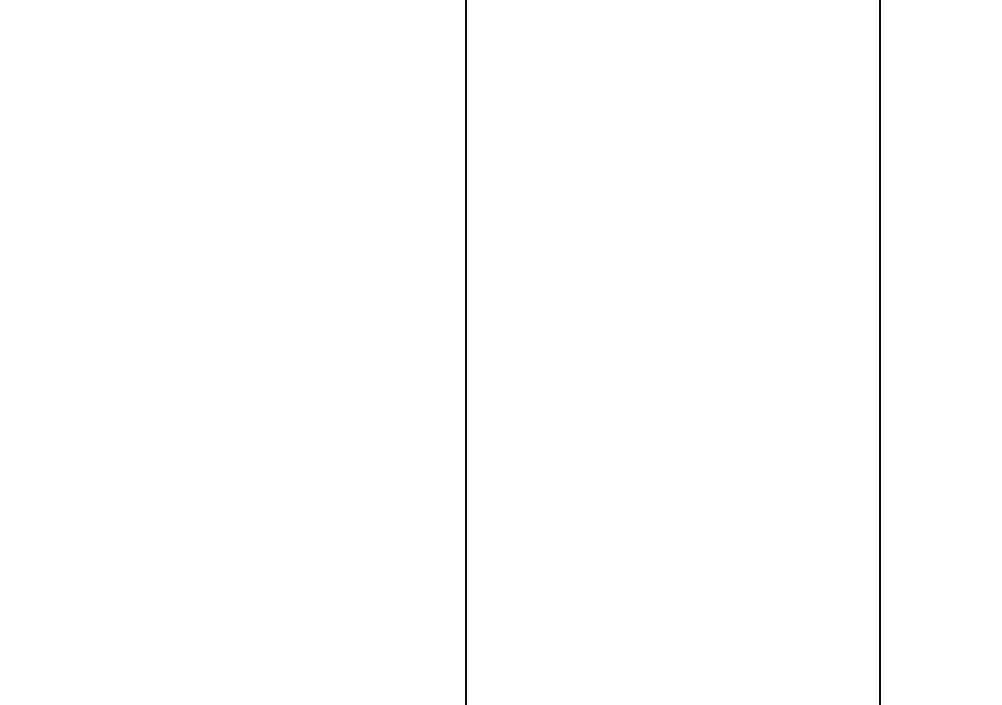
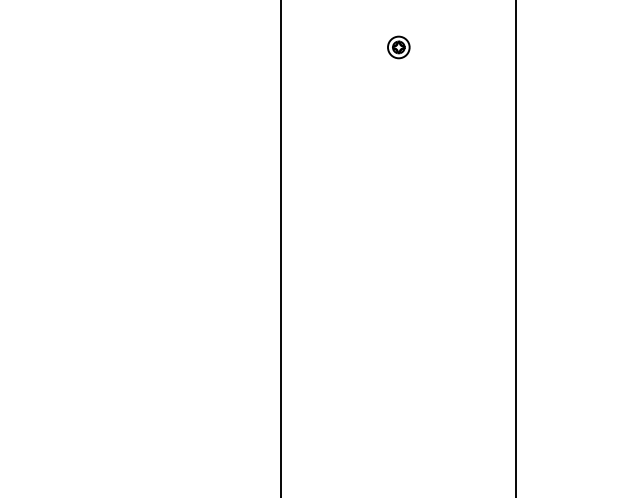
part: (672, 48) -> (398, 47), added

